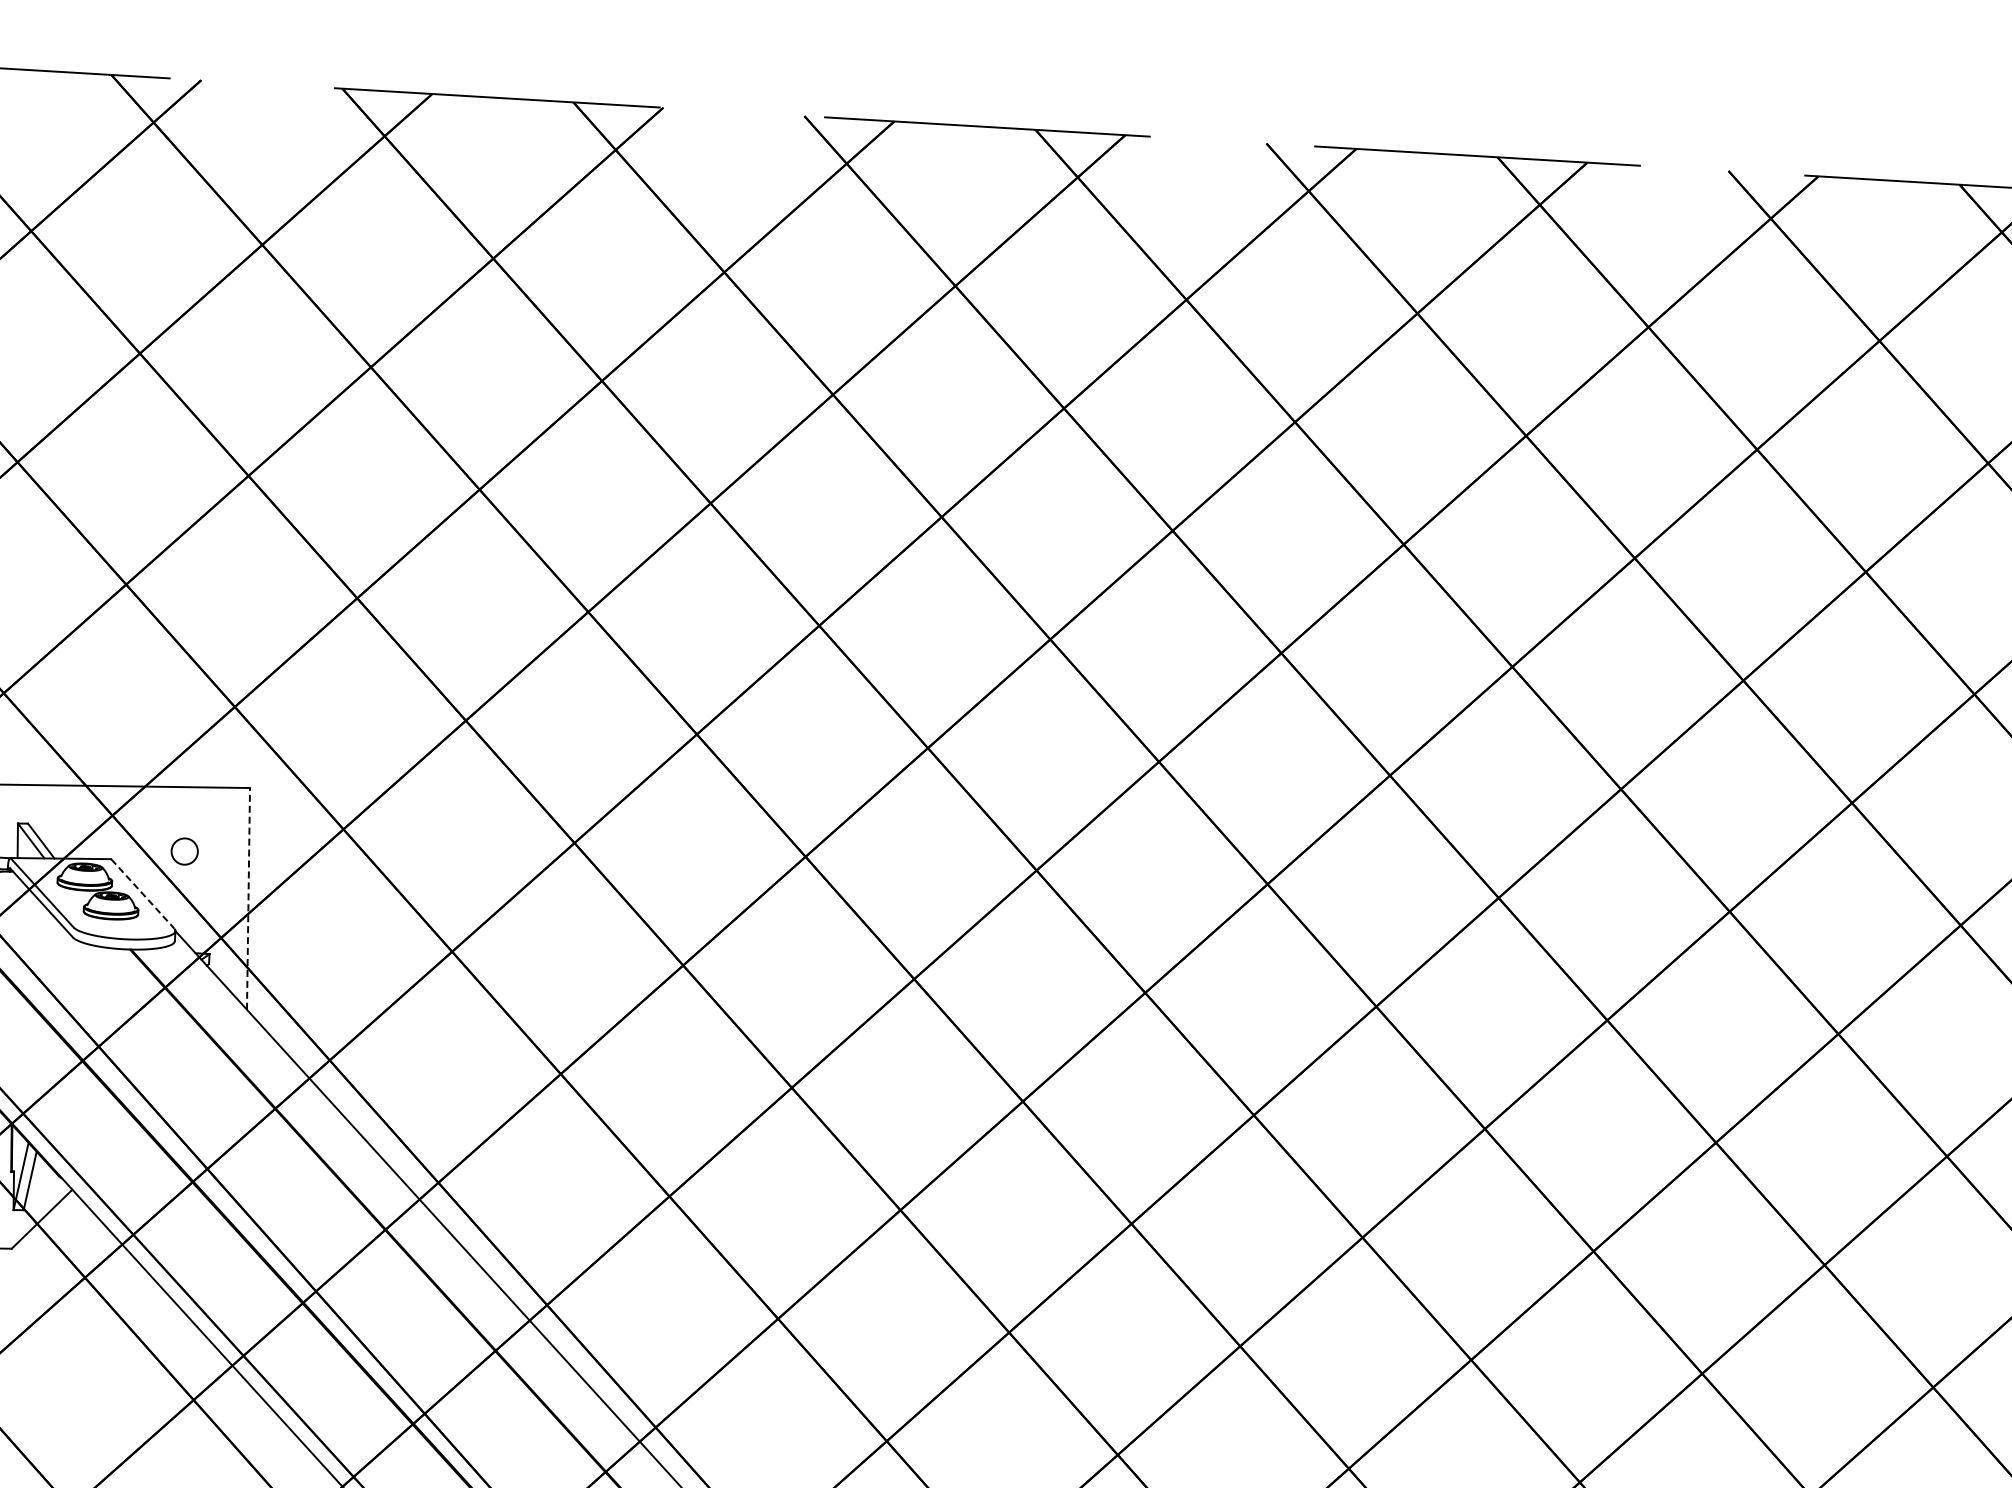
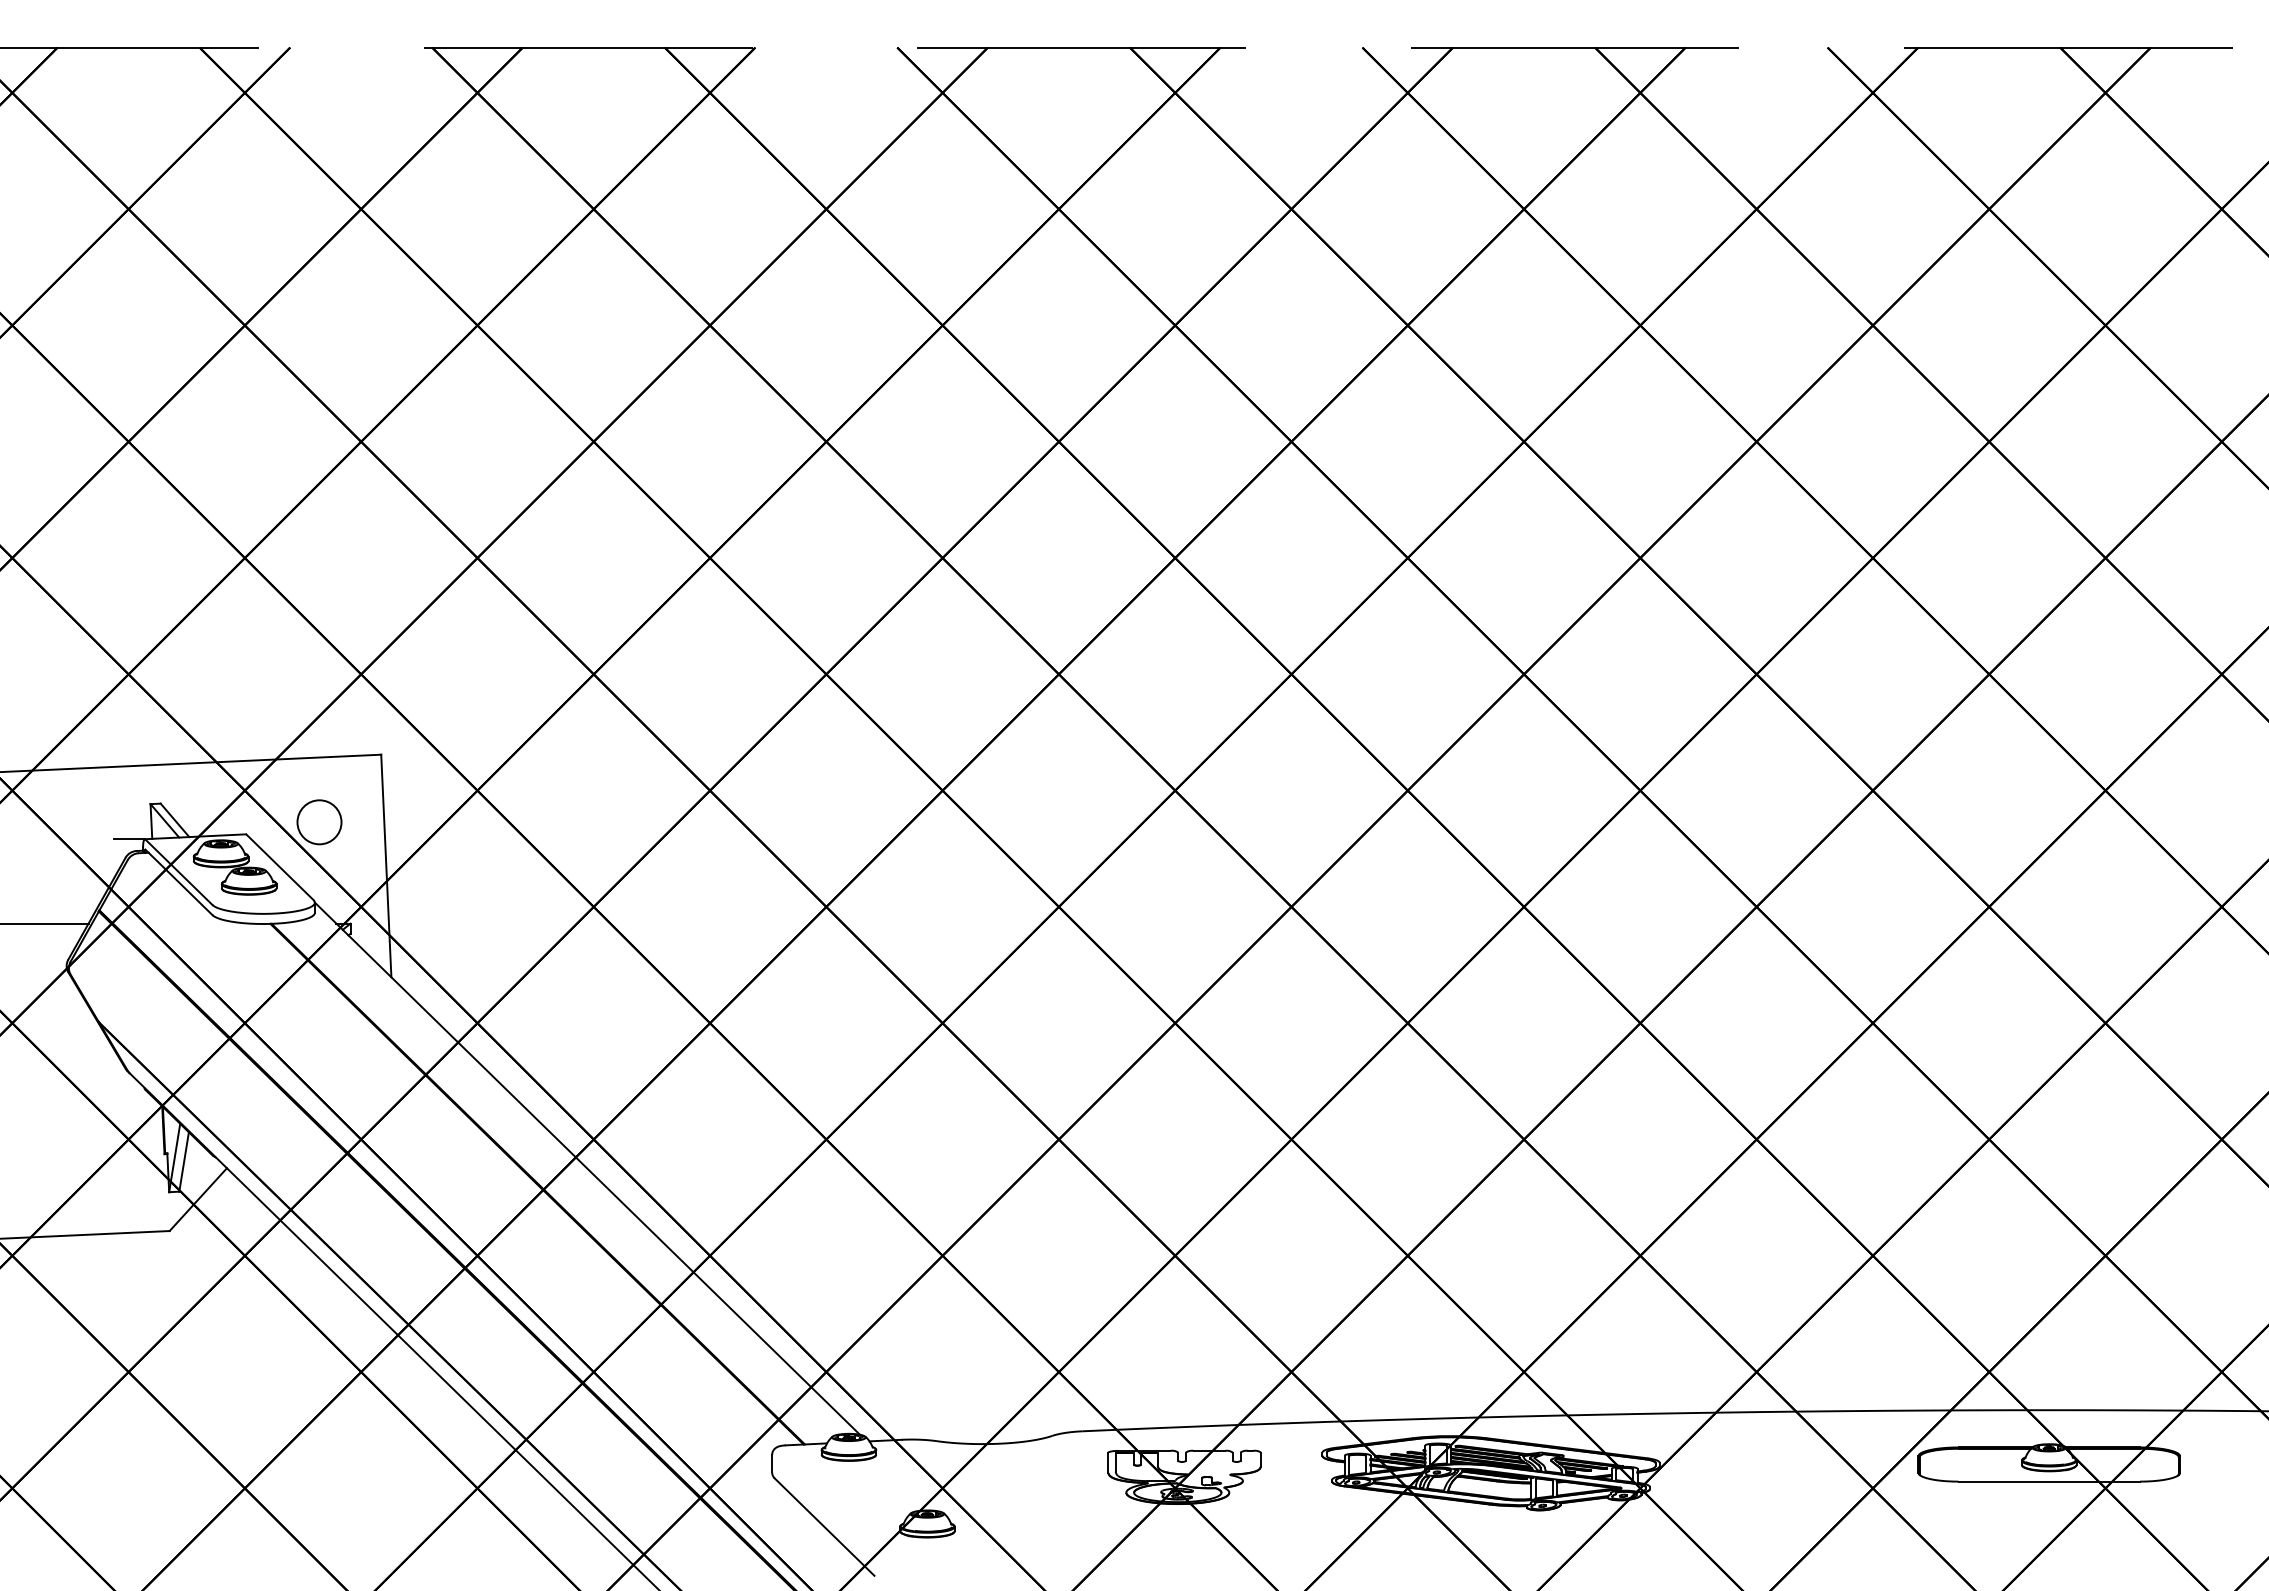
circle: (184, 851) -> (319, 822), size x1.67
line: (143, 894) -> (280, 867), dashed -> solid
line: (248, 898) -> (386, 865), dashed -> solid

